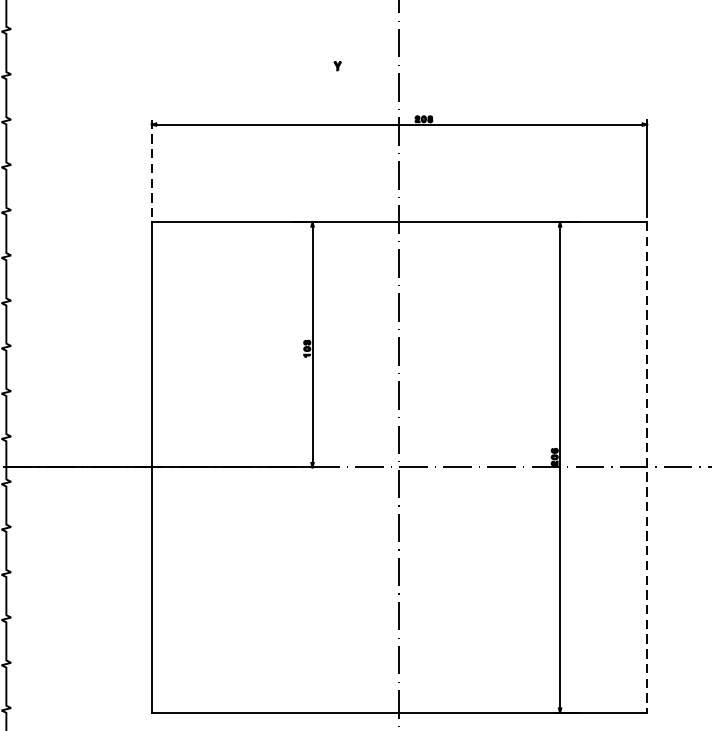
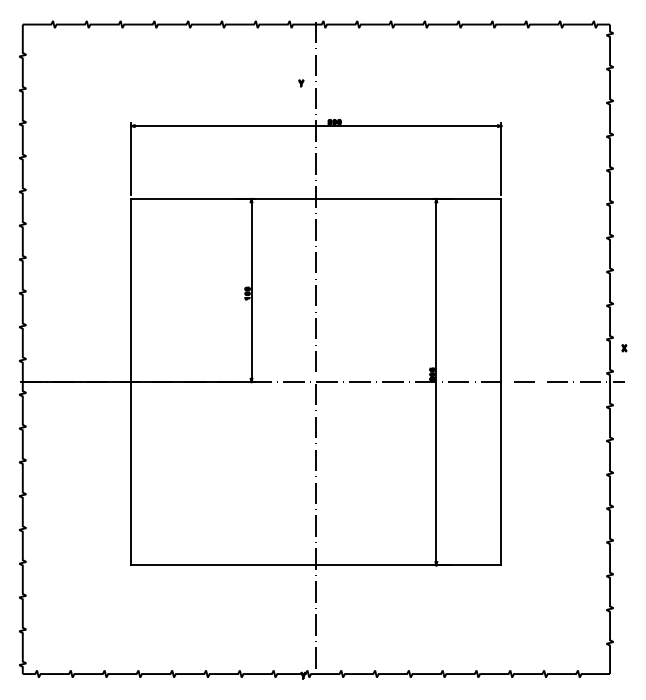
part: (337, 66) -> (301, 83), moved
line: (151, 167) -> (131, 158), dashed -> solid
line: (647, 467) -> (501, 382), dashed -> solid

